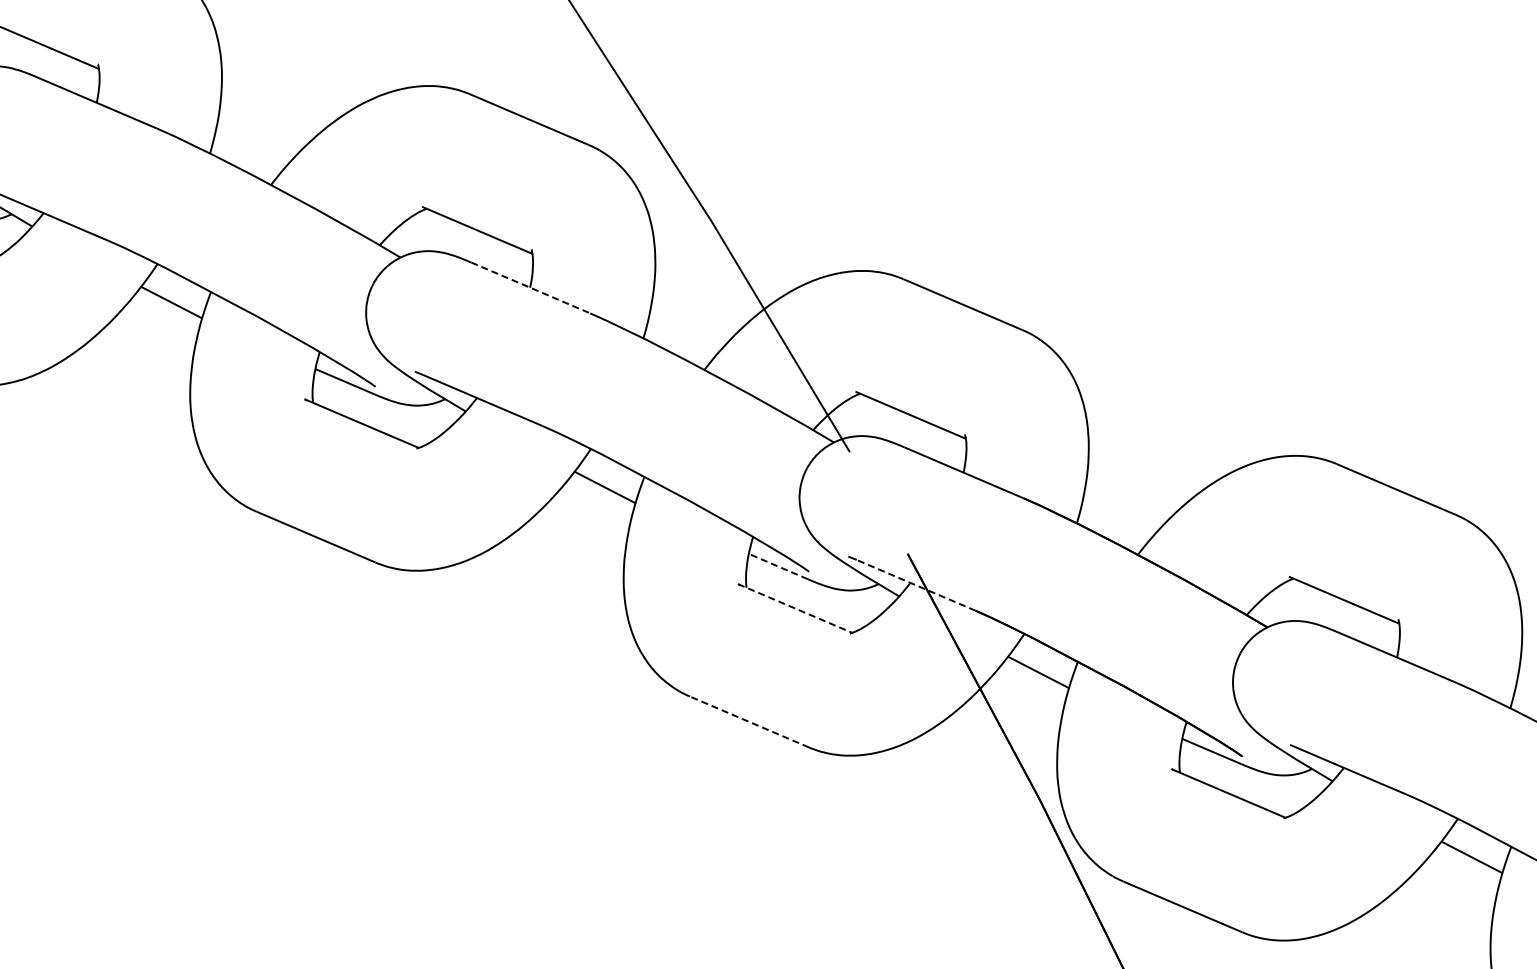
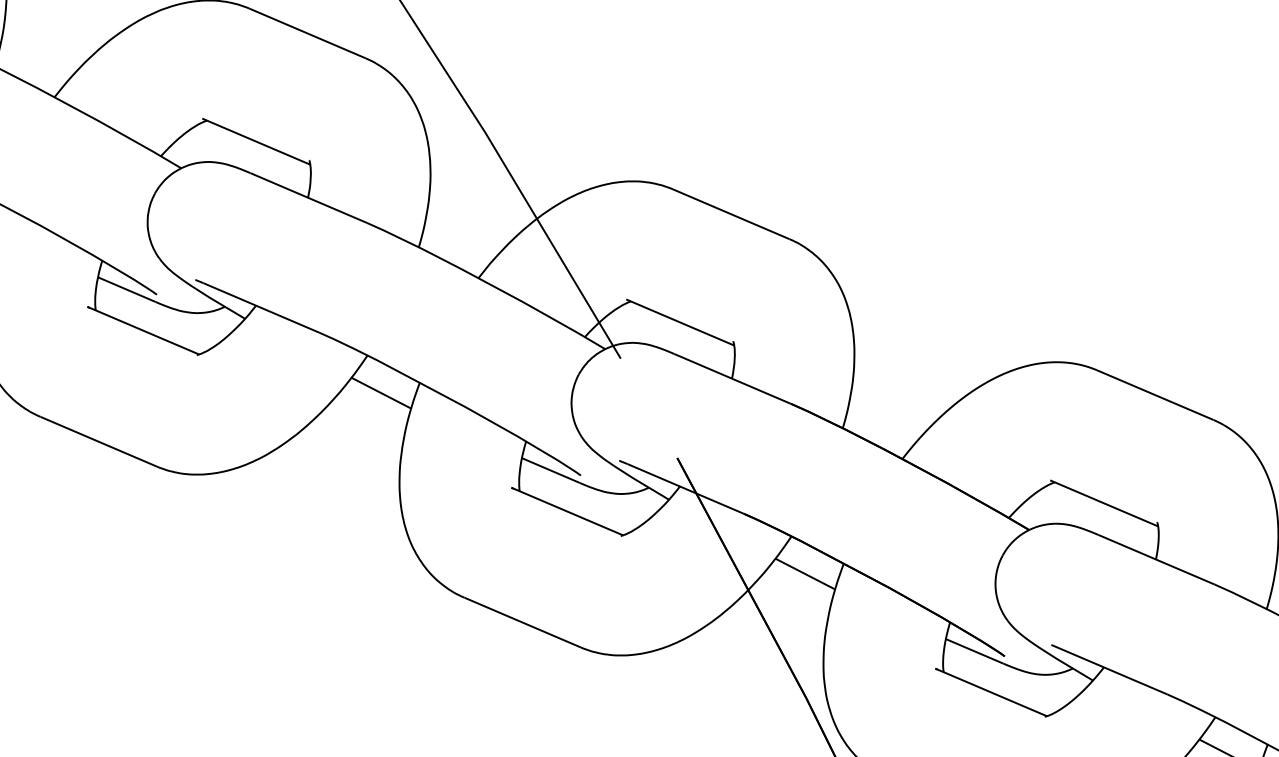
line: (530, 287) -> (308, 197), dashed -> solid
line: (777, 566) -> (549, 470), dashed -> solid
line: (916, 585) -> (685, 489), dashed -> solid
line: (795, 608) -> (567, 511), dashed -> solid
line: (749, 722) -> (522, 623), dashed -> solid

